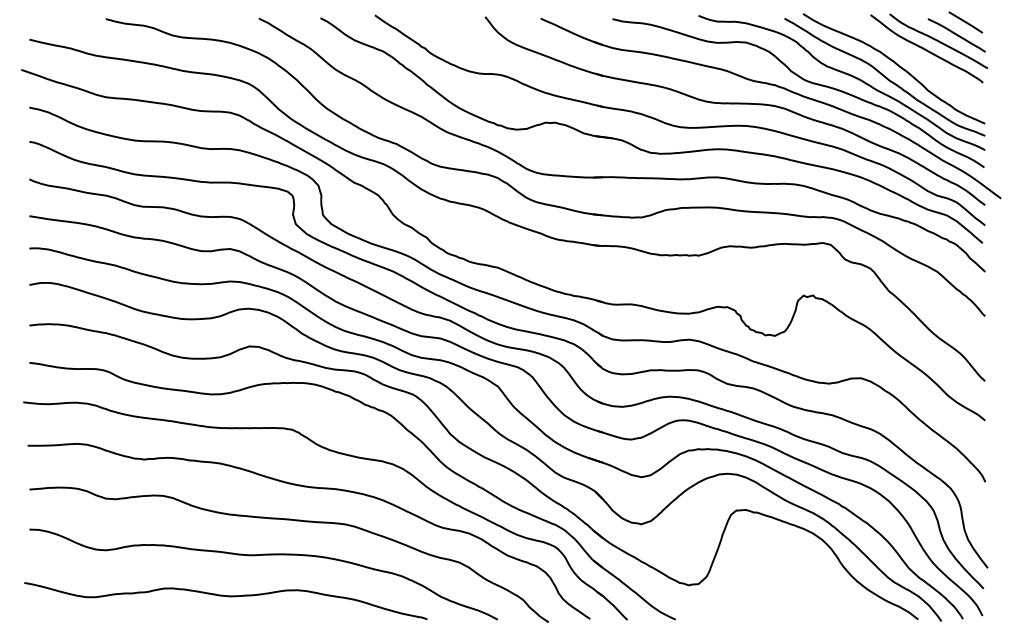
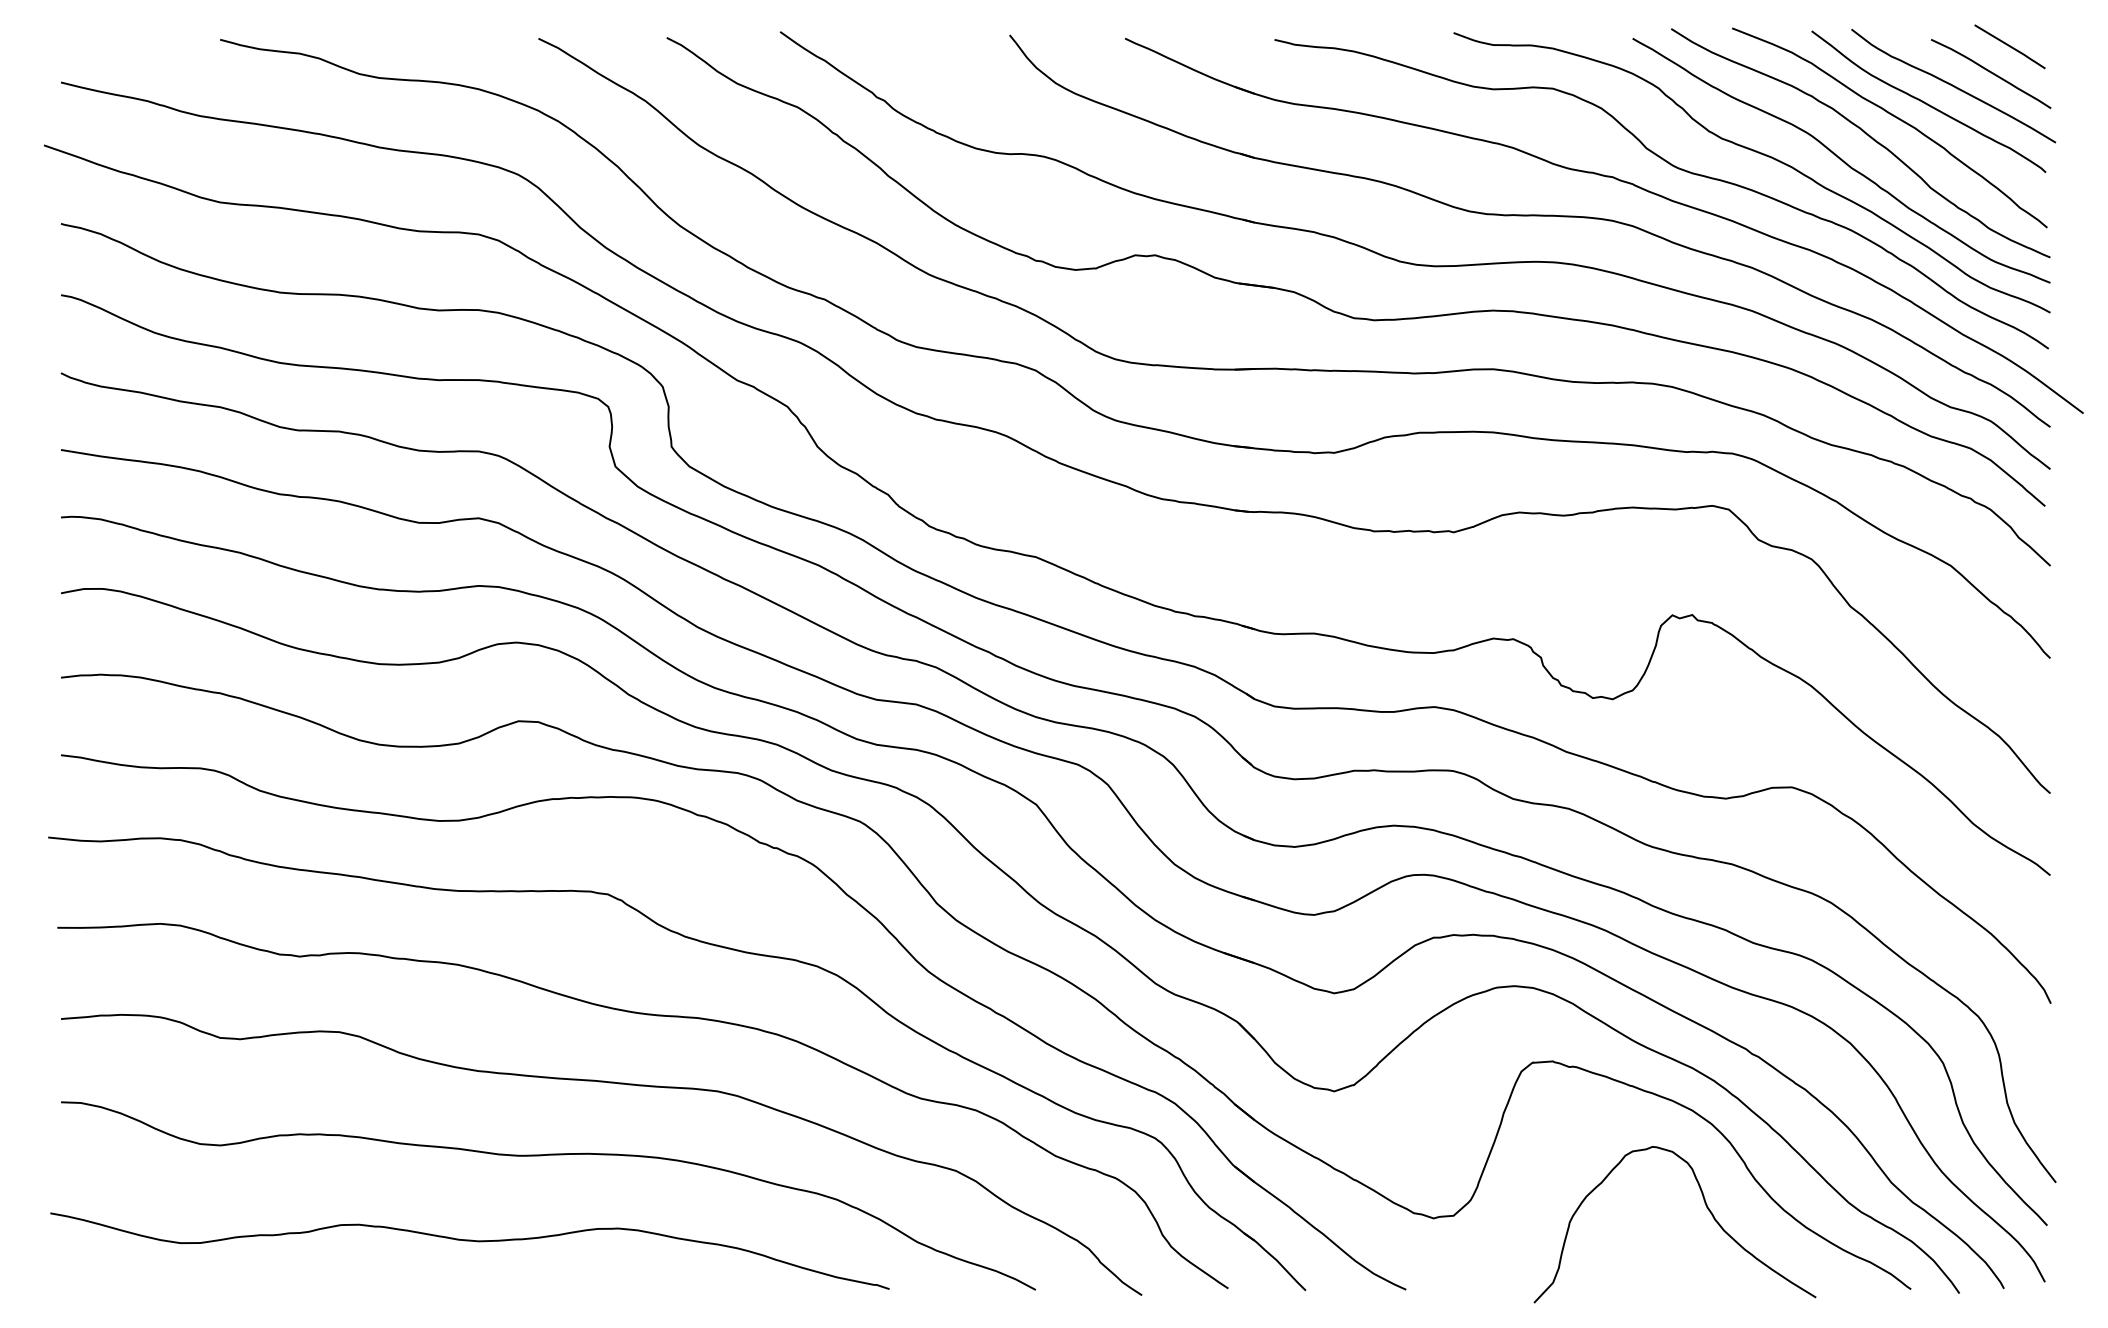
curve: (911, 57) -> (1896, 119), added
curve: (819, 580) -> (1705, 1208), added

